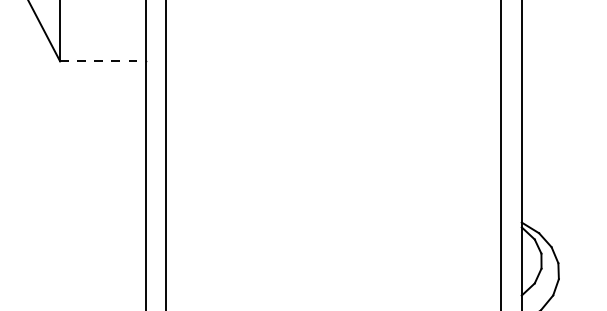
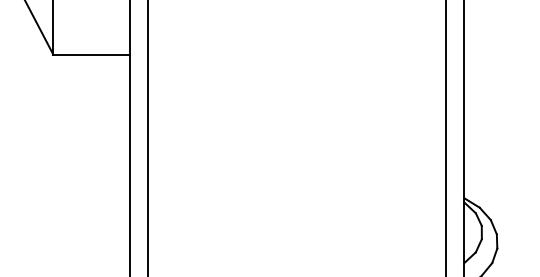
line: (102, 61) -> (91, 54), dashed -> solid

